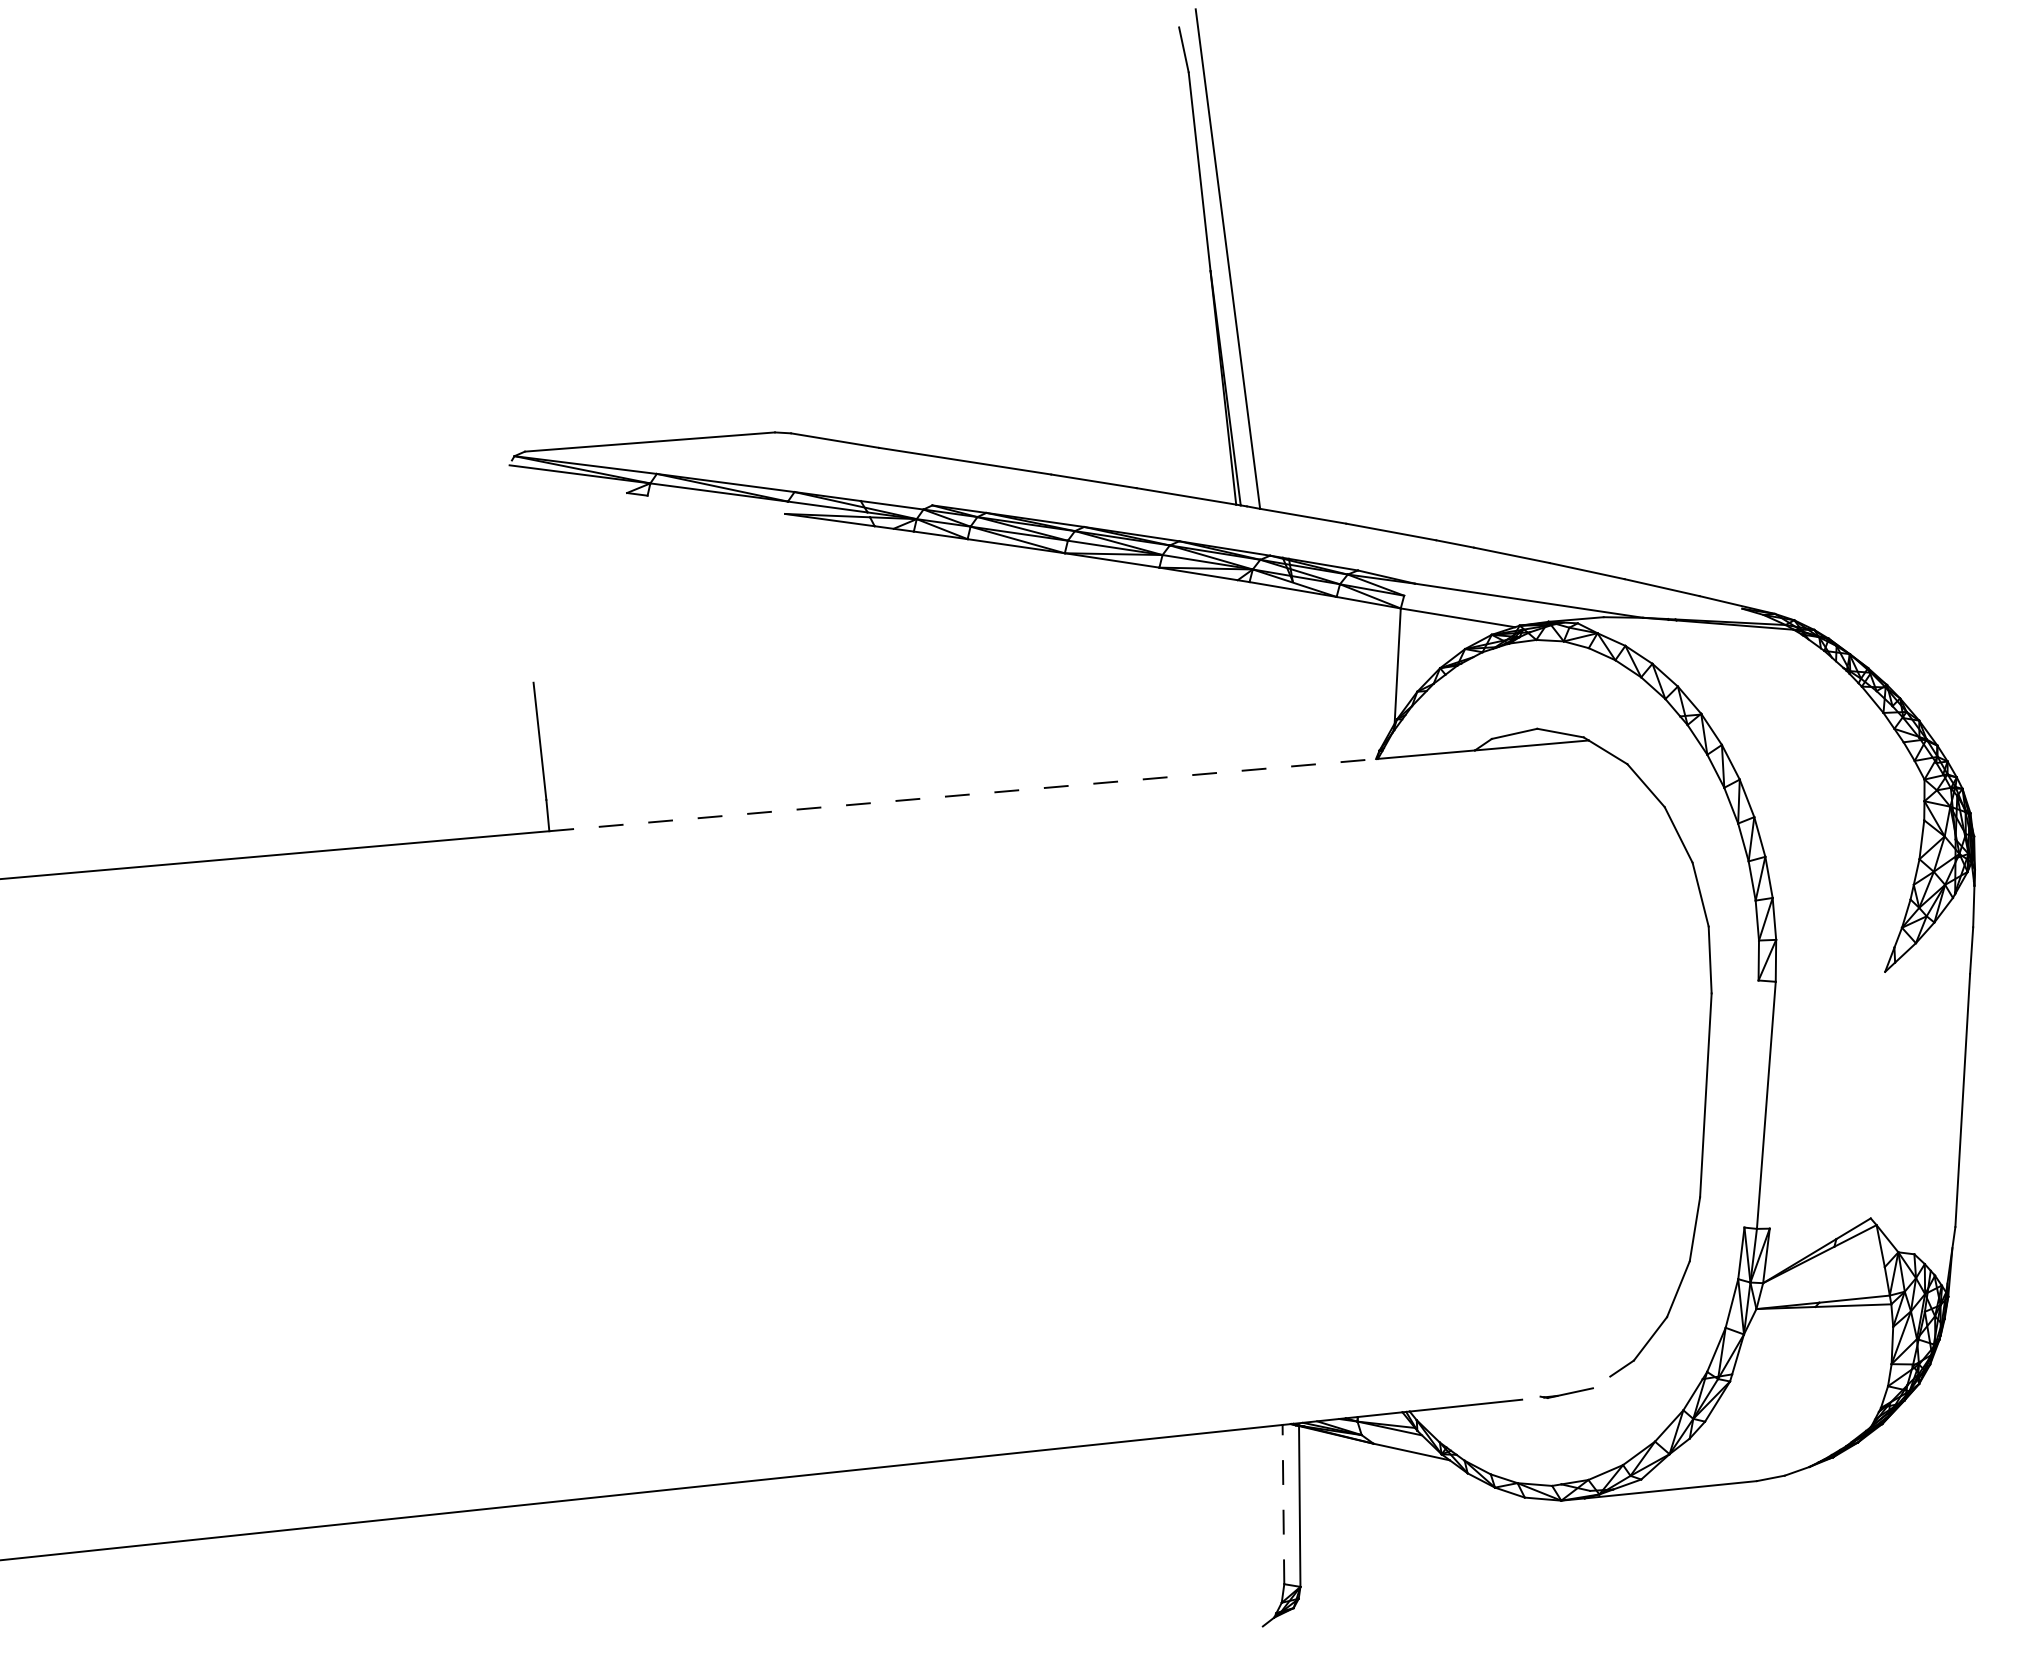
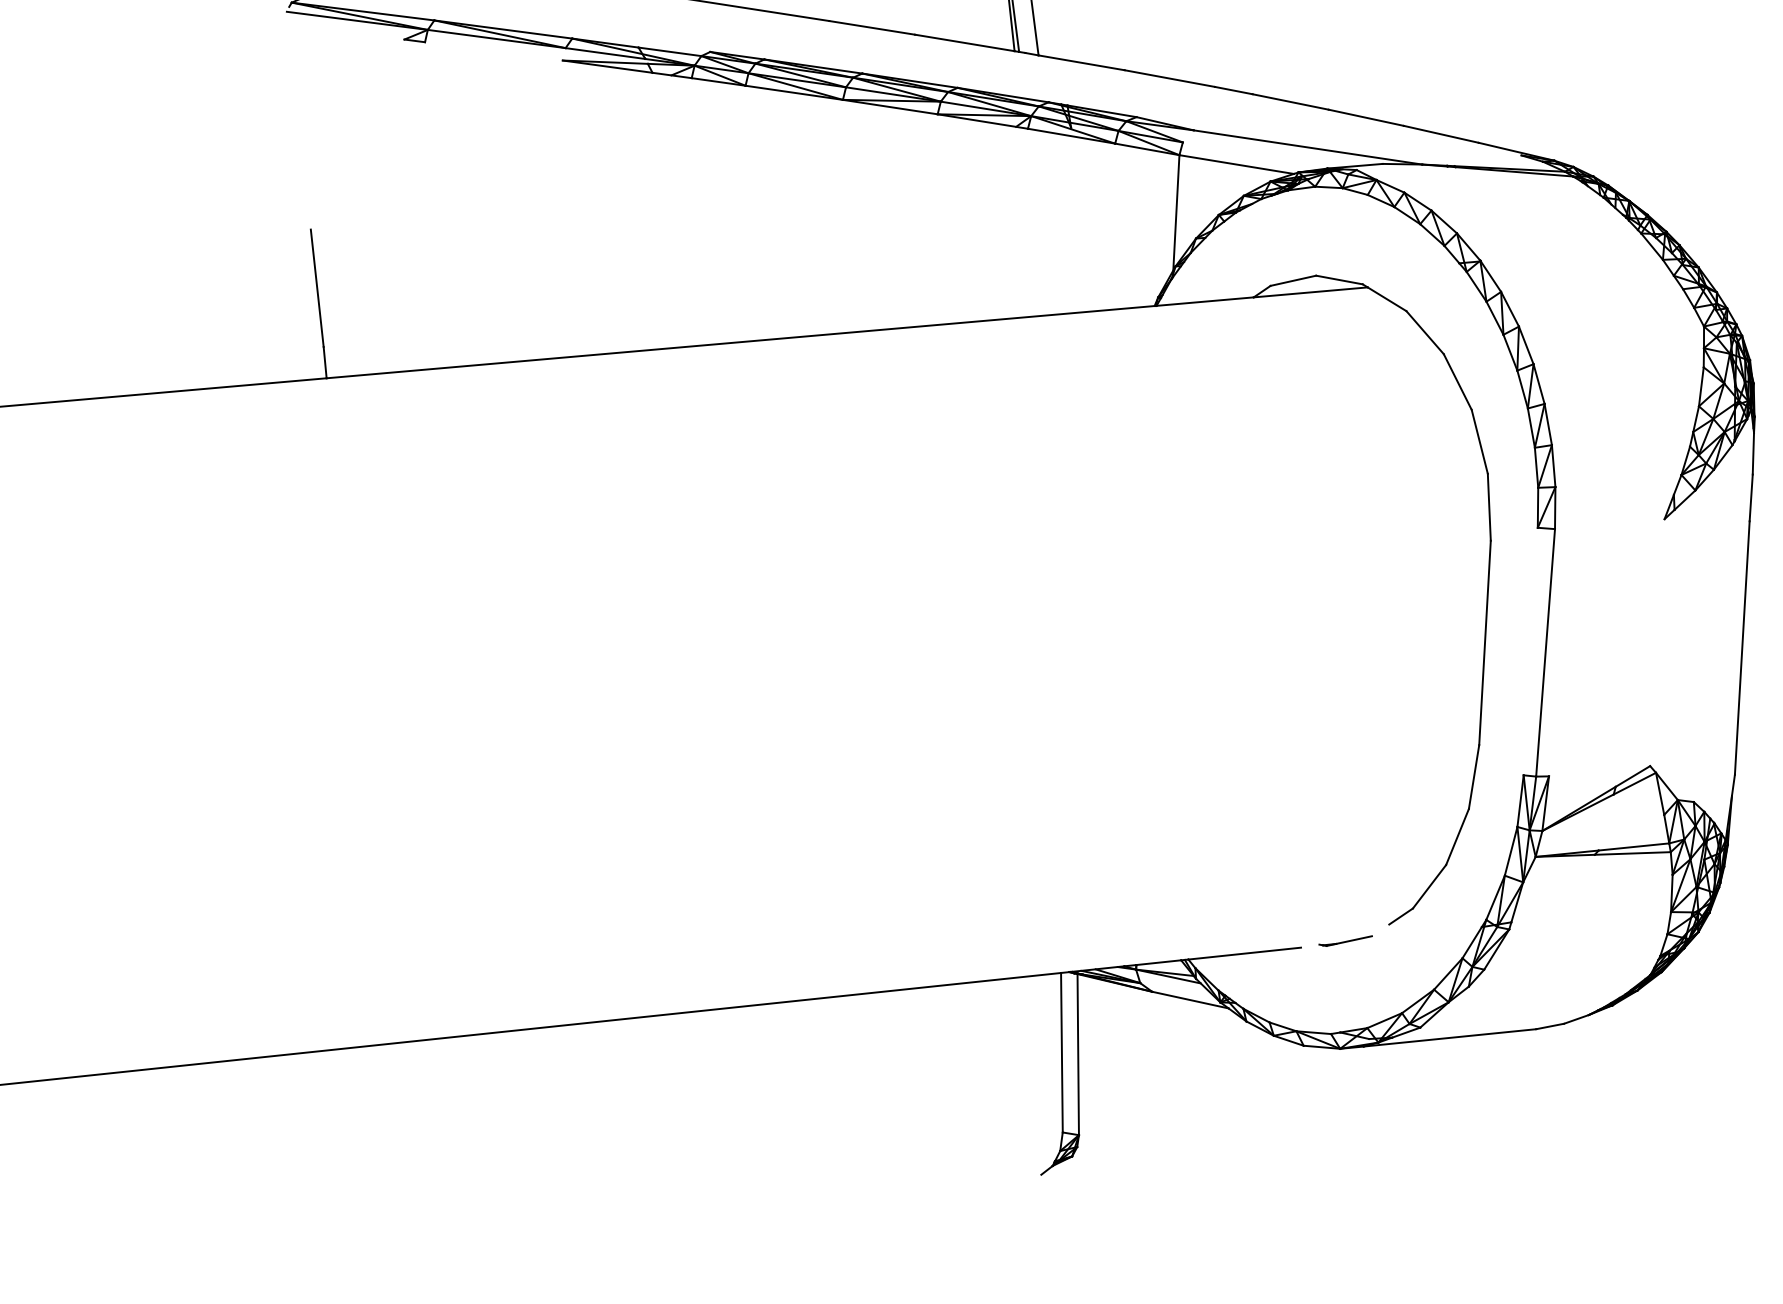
line: (963, 795) -> (741, 342), dashed -> solid
line: (1283, 1504) -> (1061, 1052), dashed -> solid

